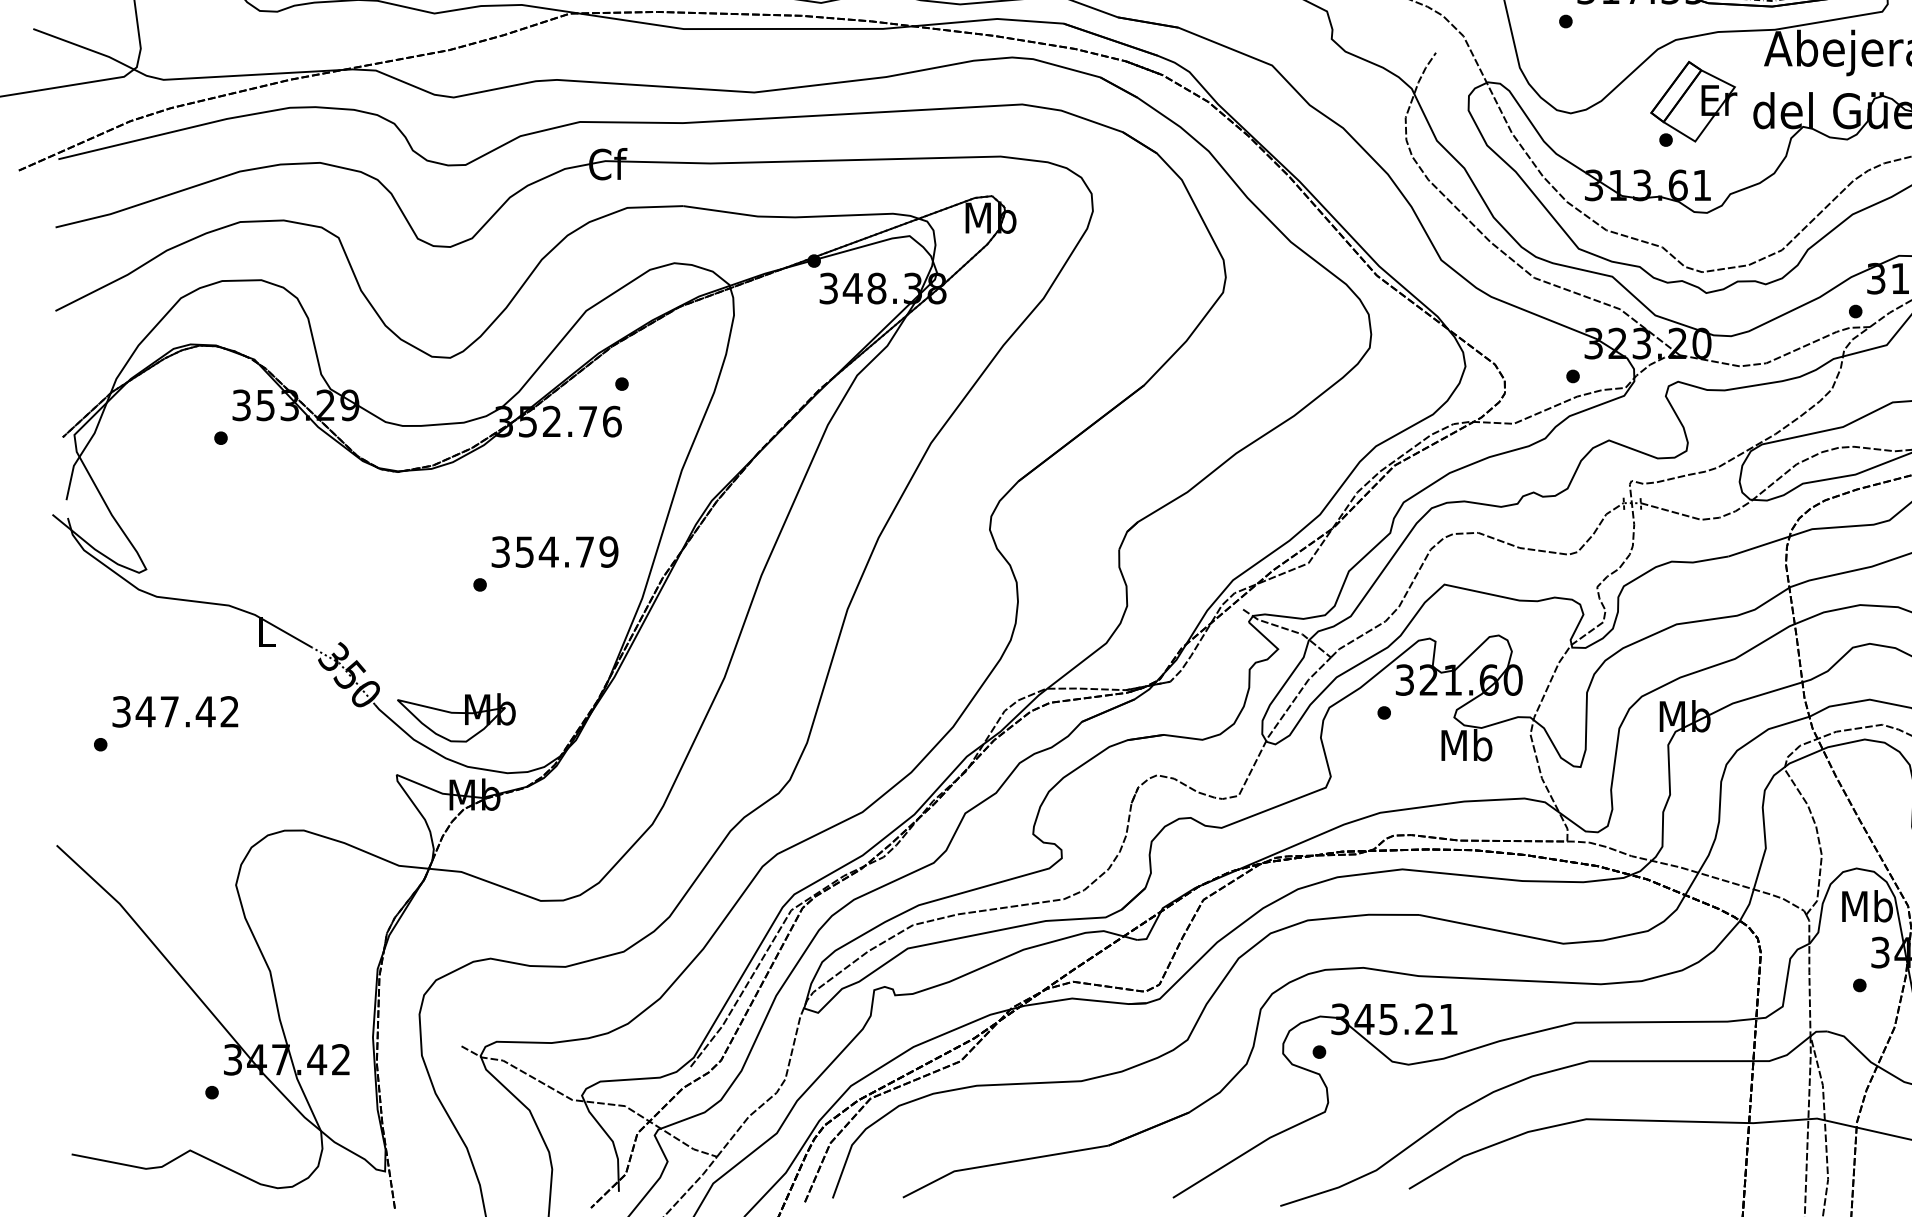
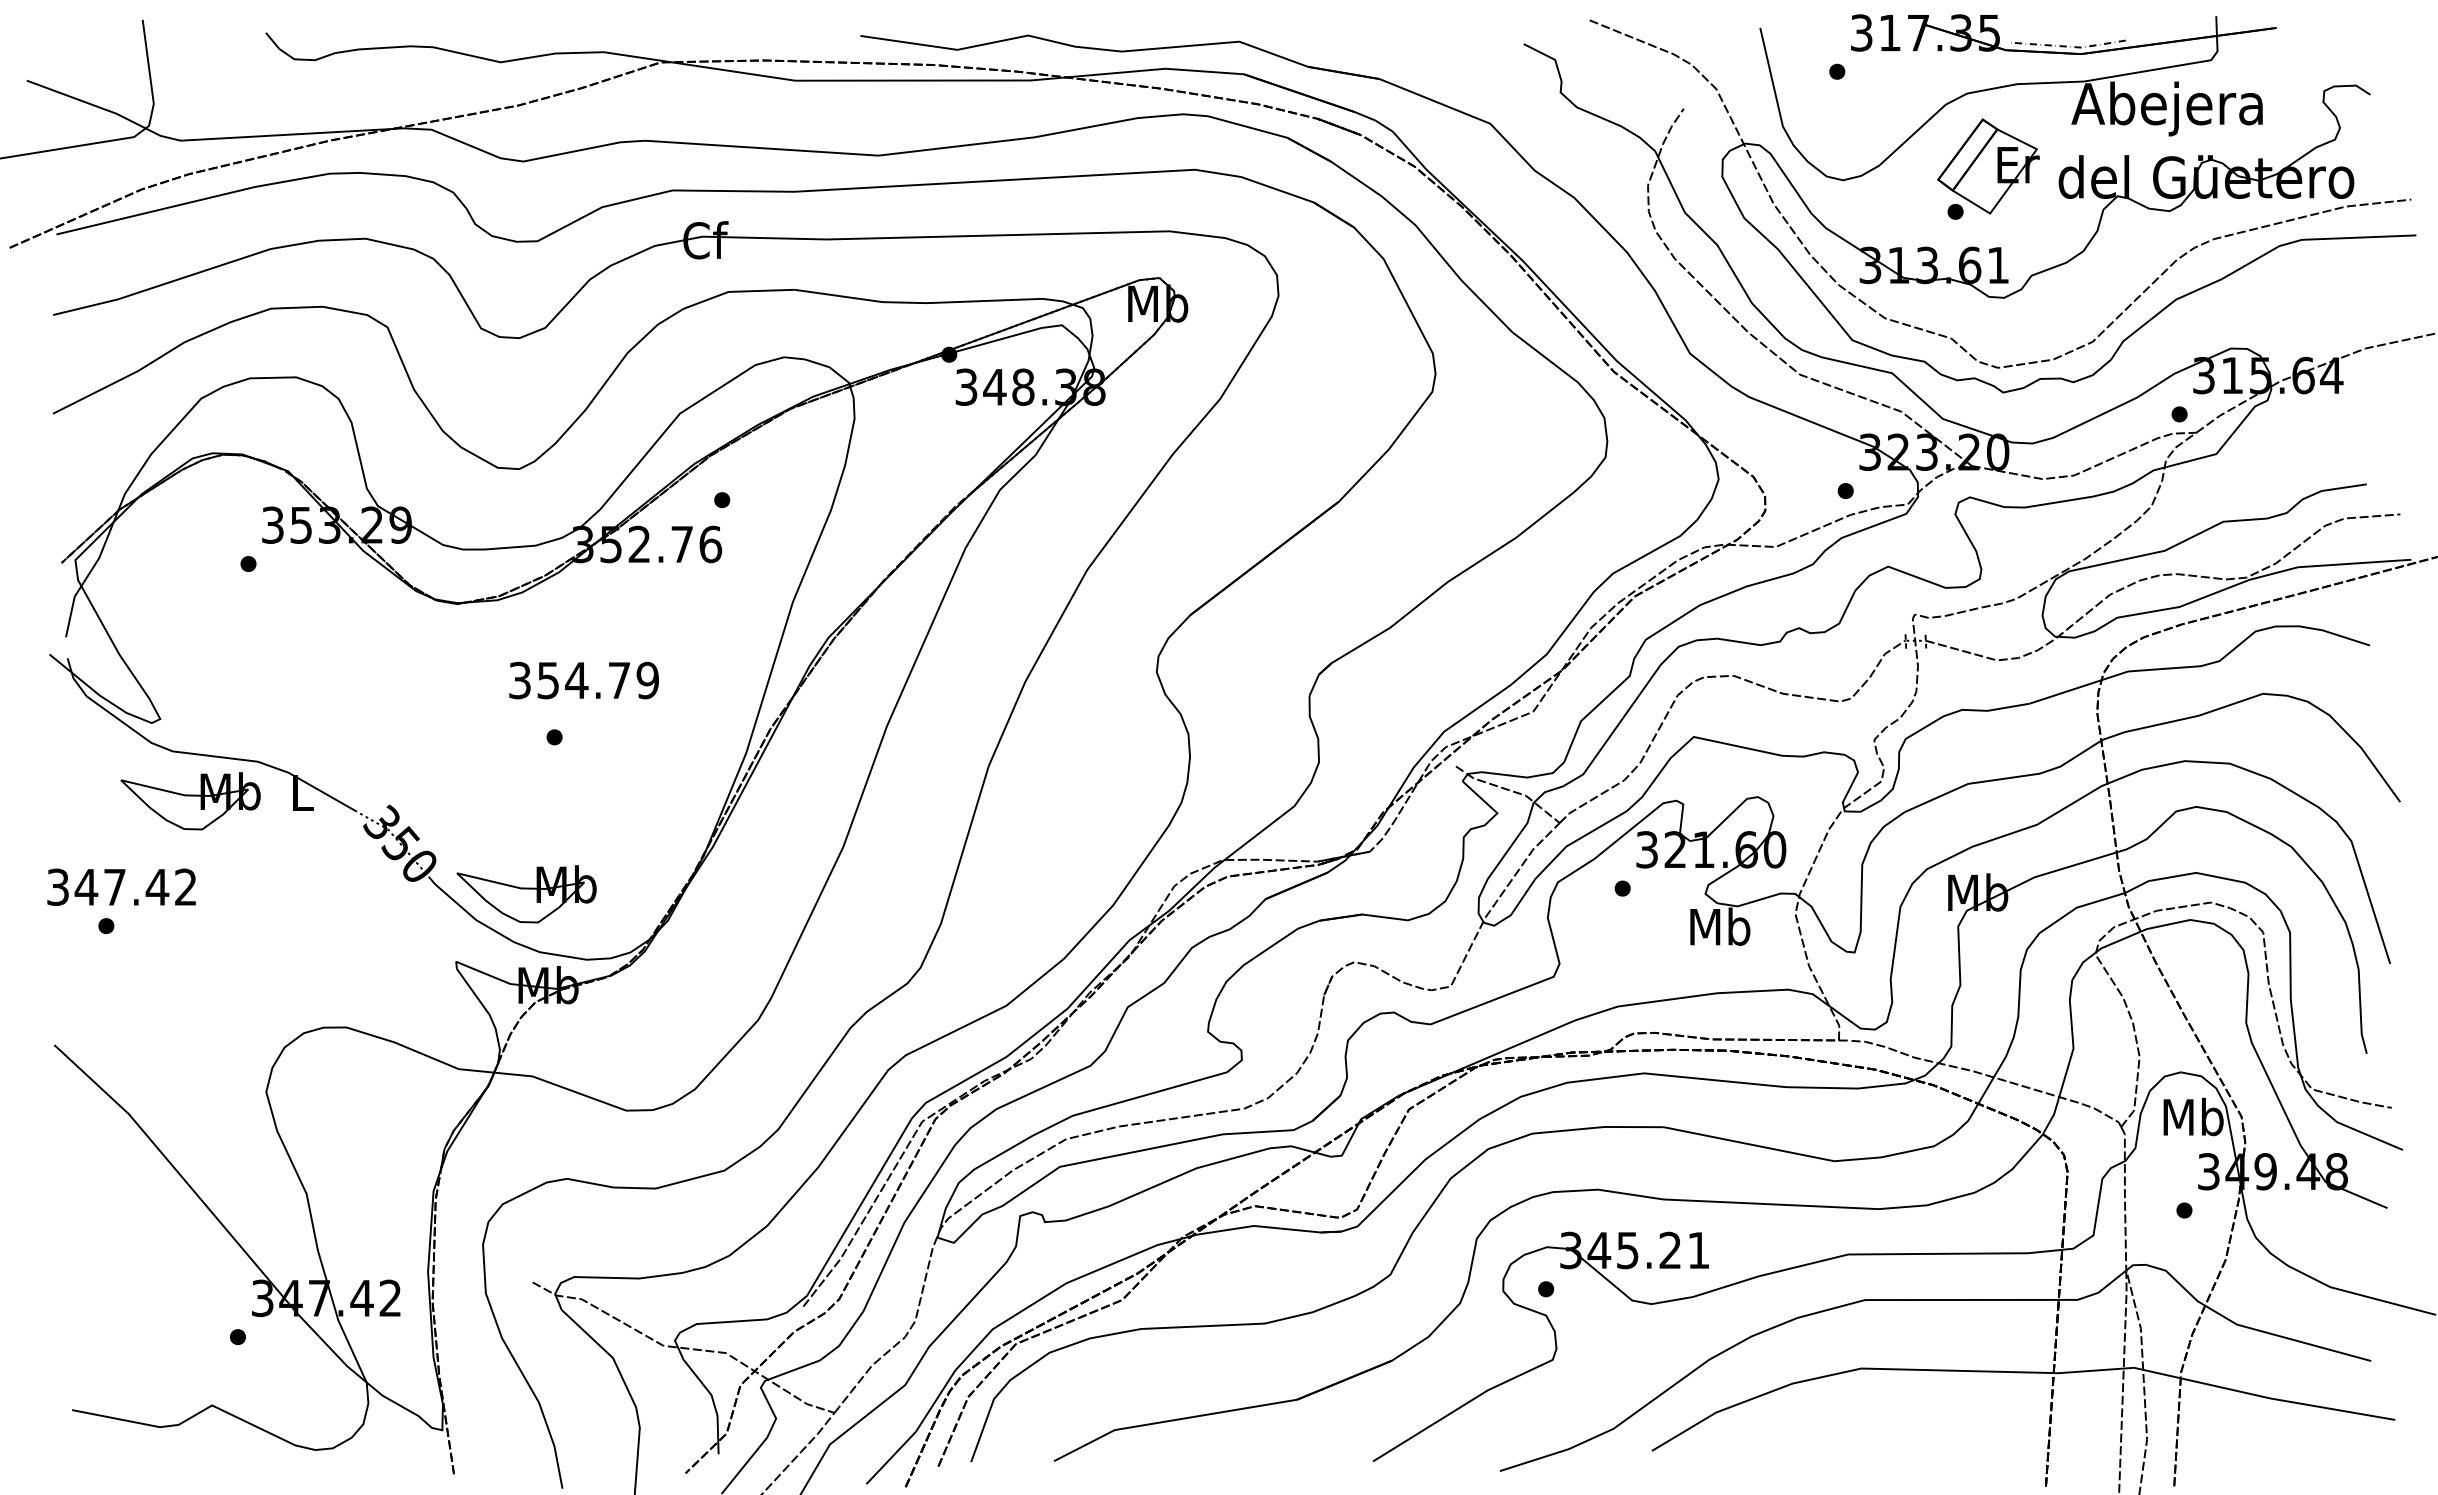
text: (554, 552) -> (583, 680), moved
part: (171, 639) -> (190, 801), added
text: (175, 711) -> (121, 886), moved

